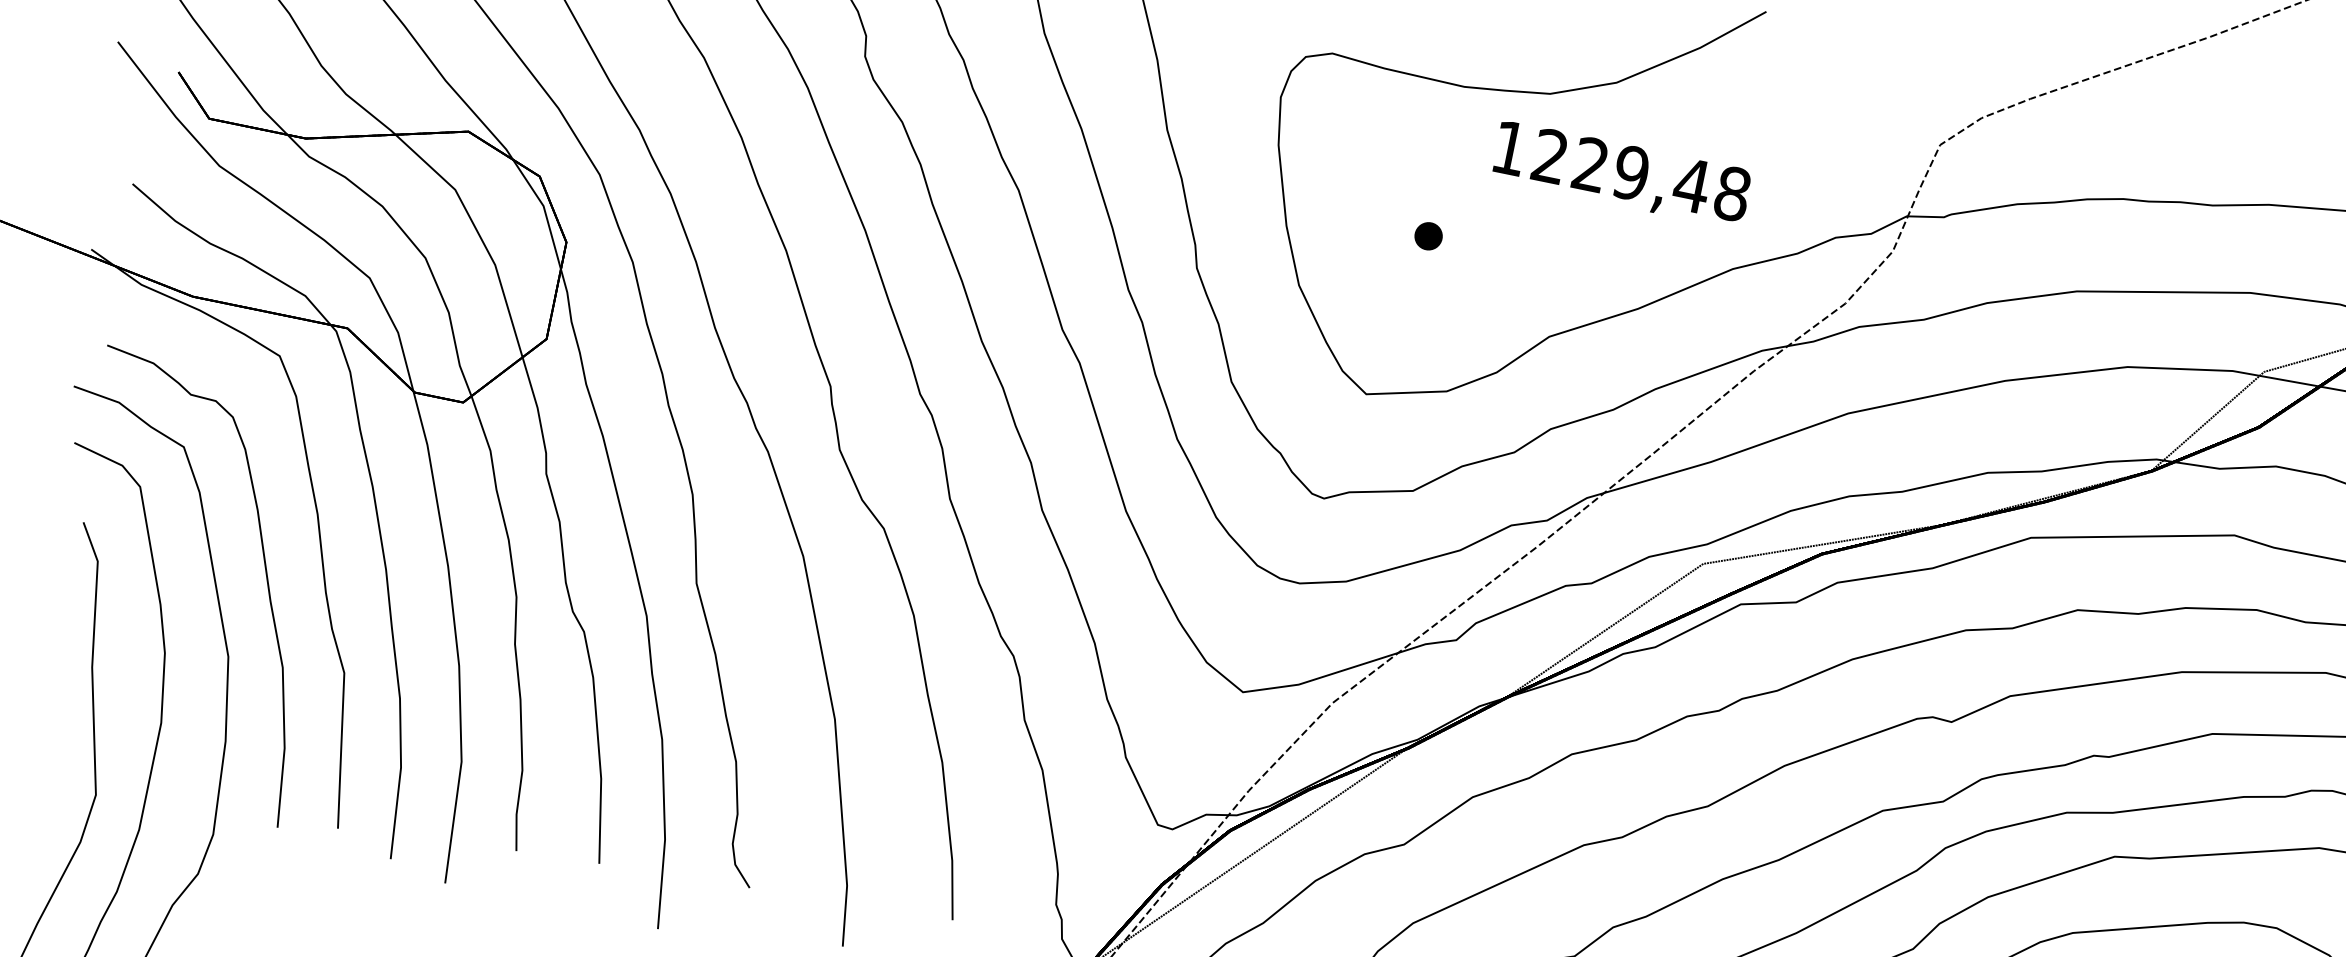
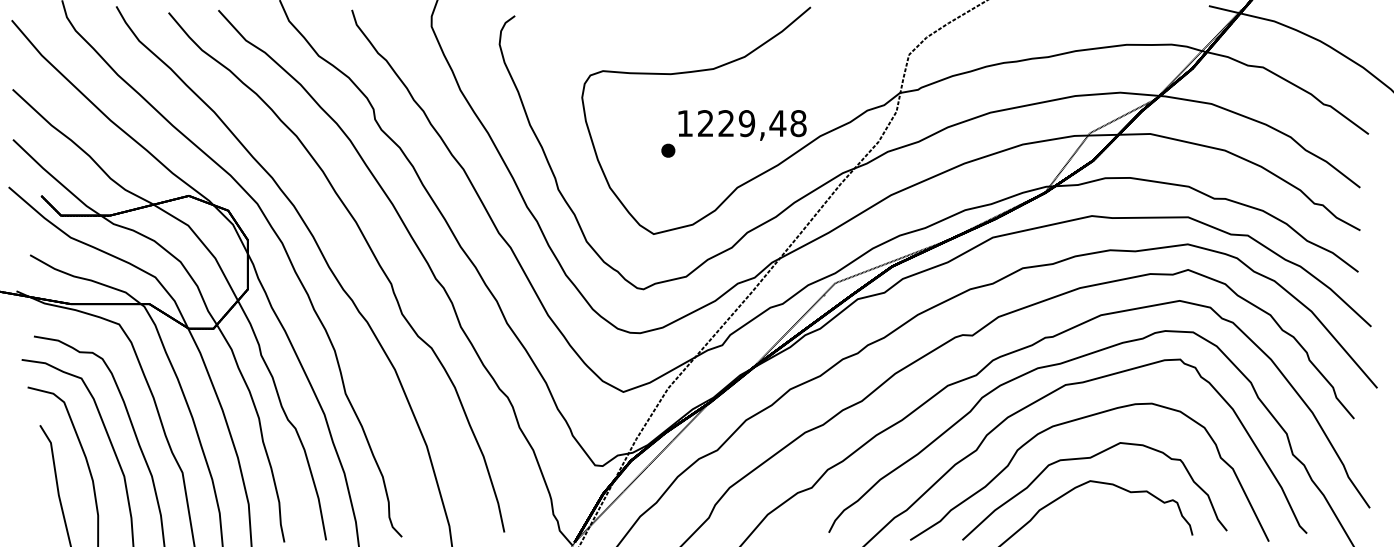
text: (1621, 175) -> (742, 125), moved

